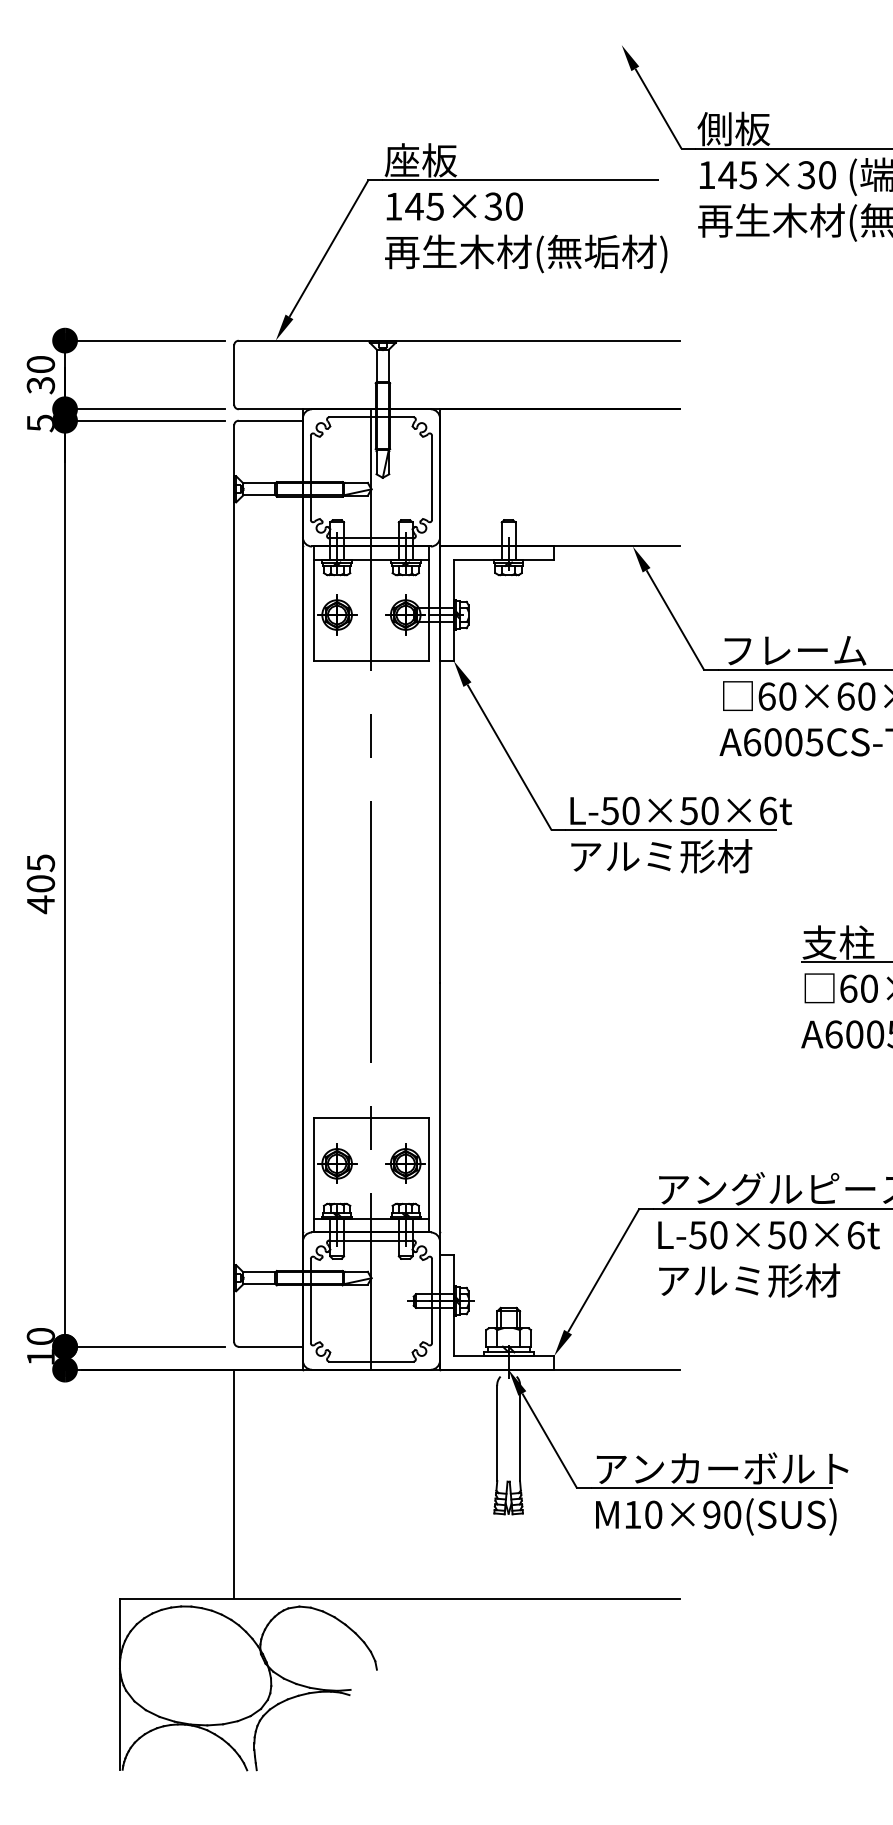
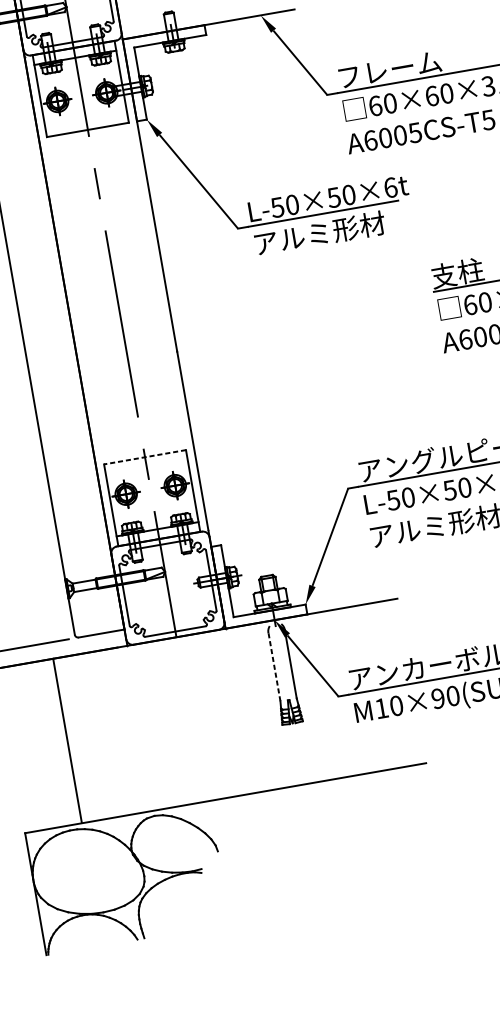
line: (370, 1118) -> (144, 457), solid -> dashed
line: (497, 1433) -> (274, 667), solid -> dashed
line: (234, 1483) -> (67, 740), moved

